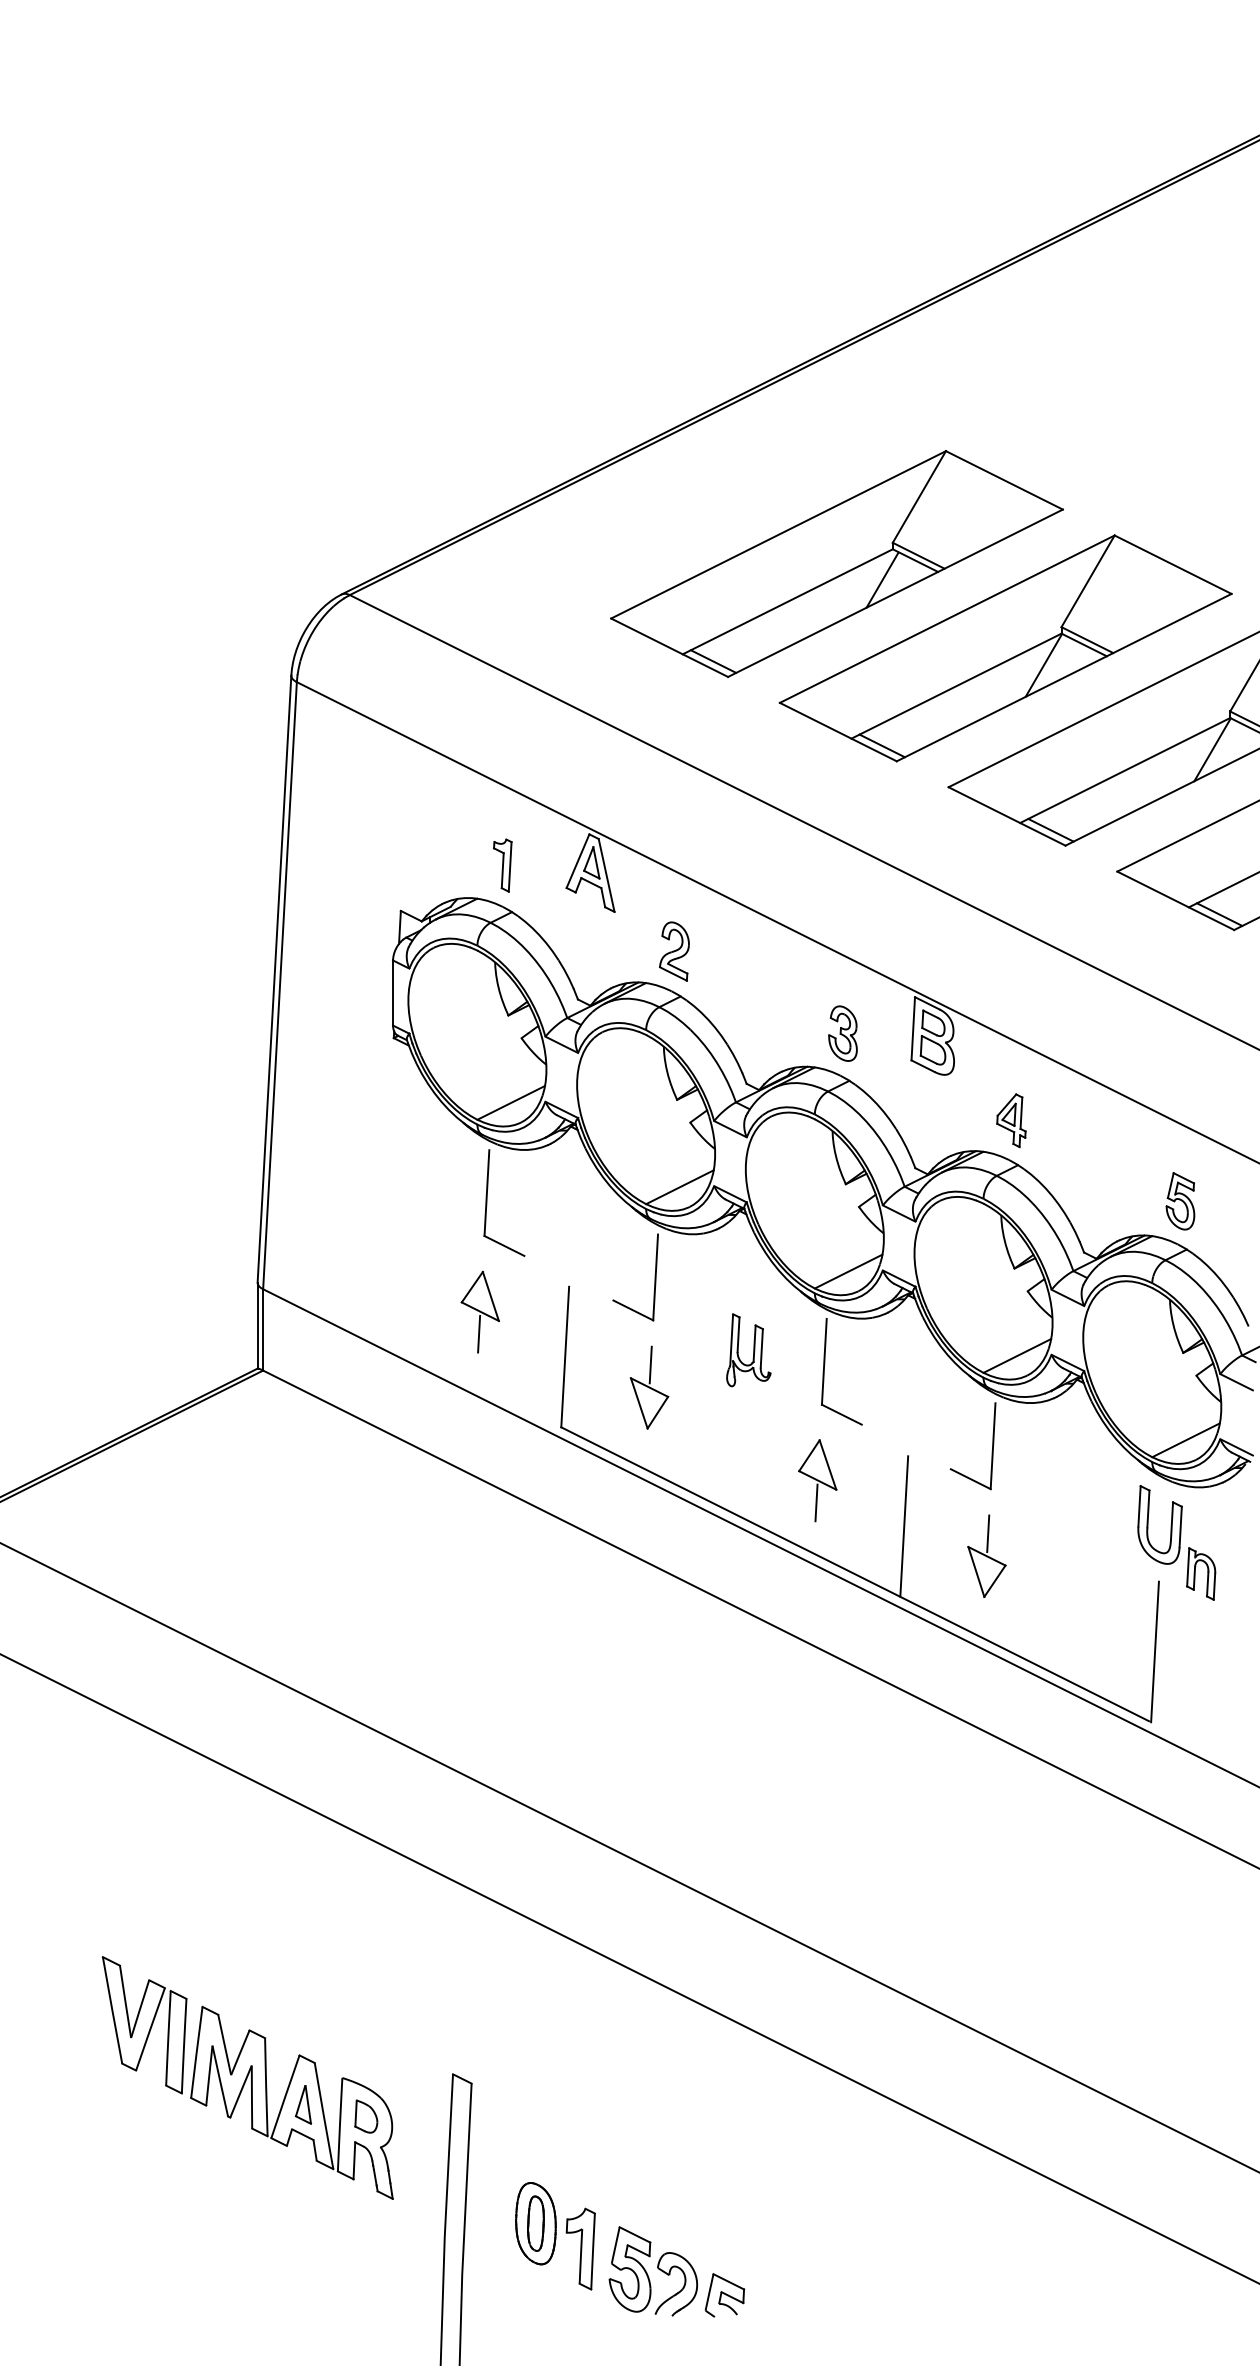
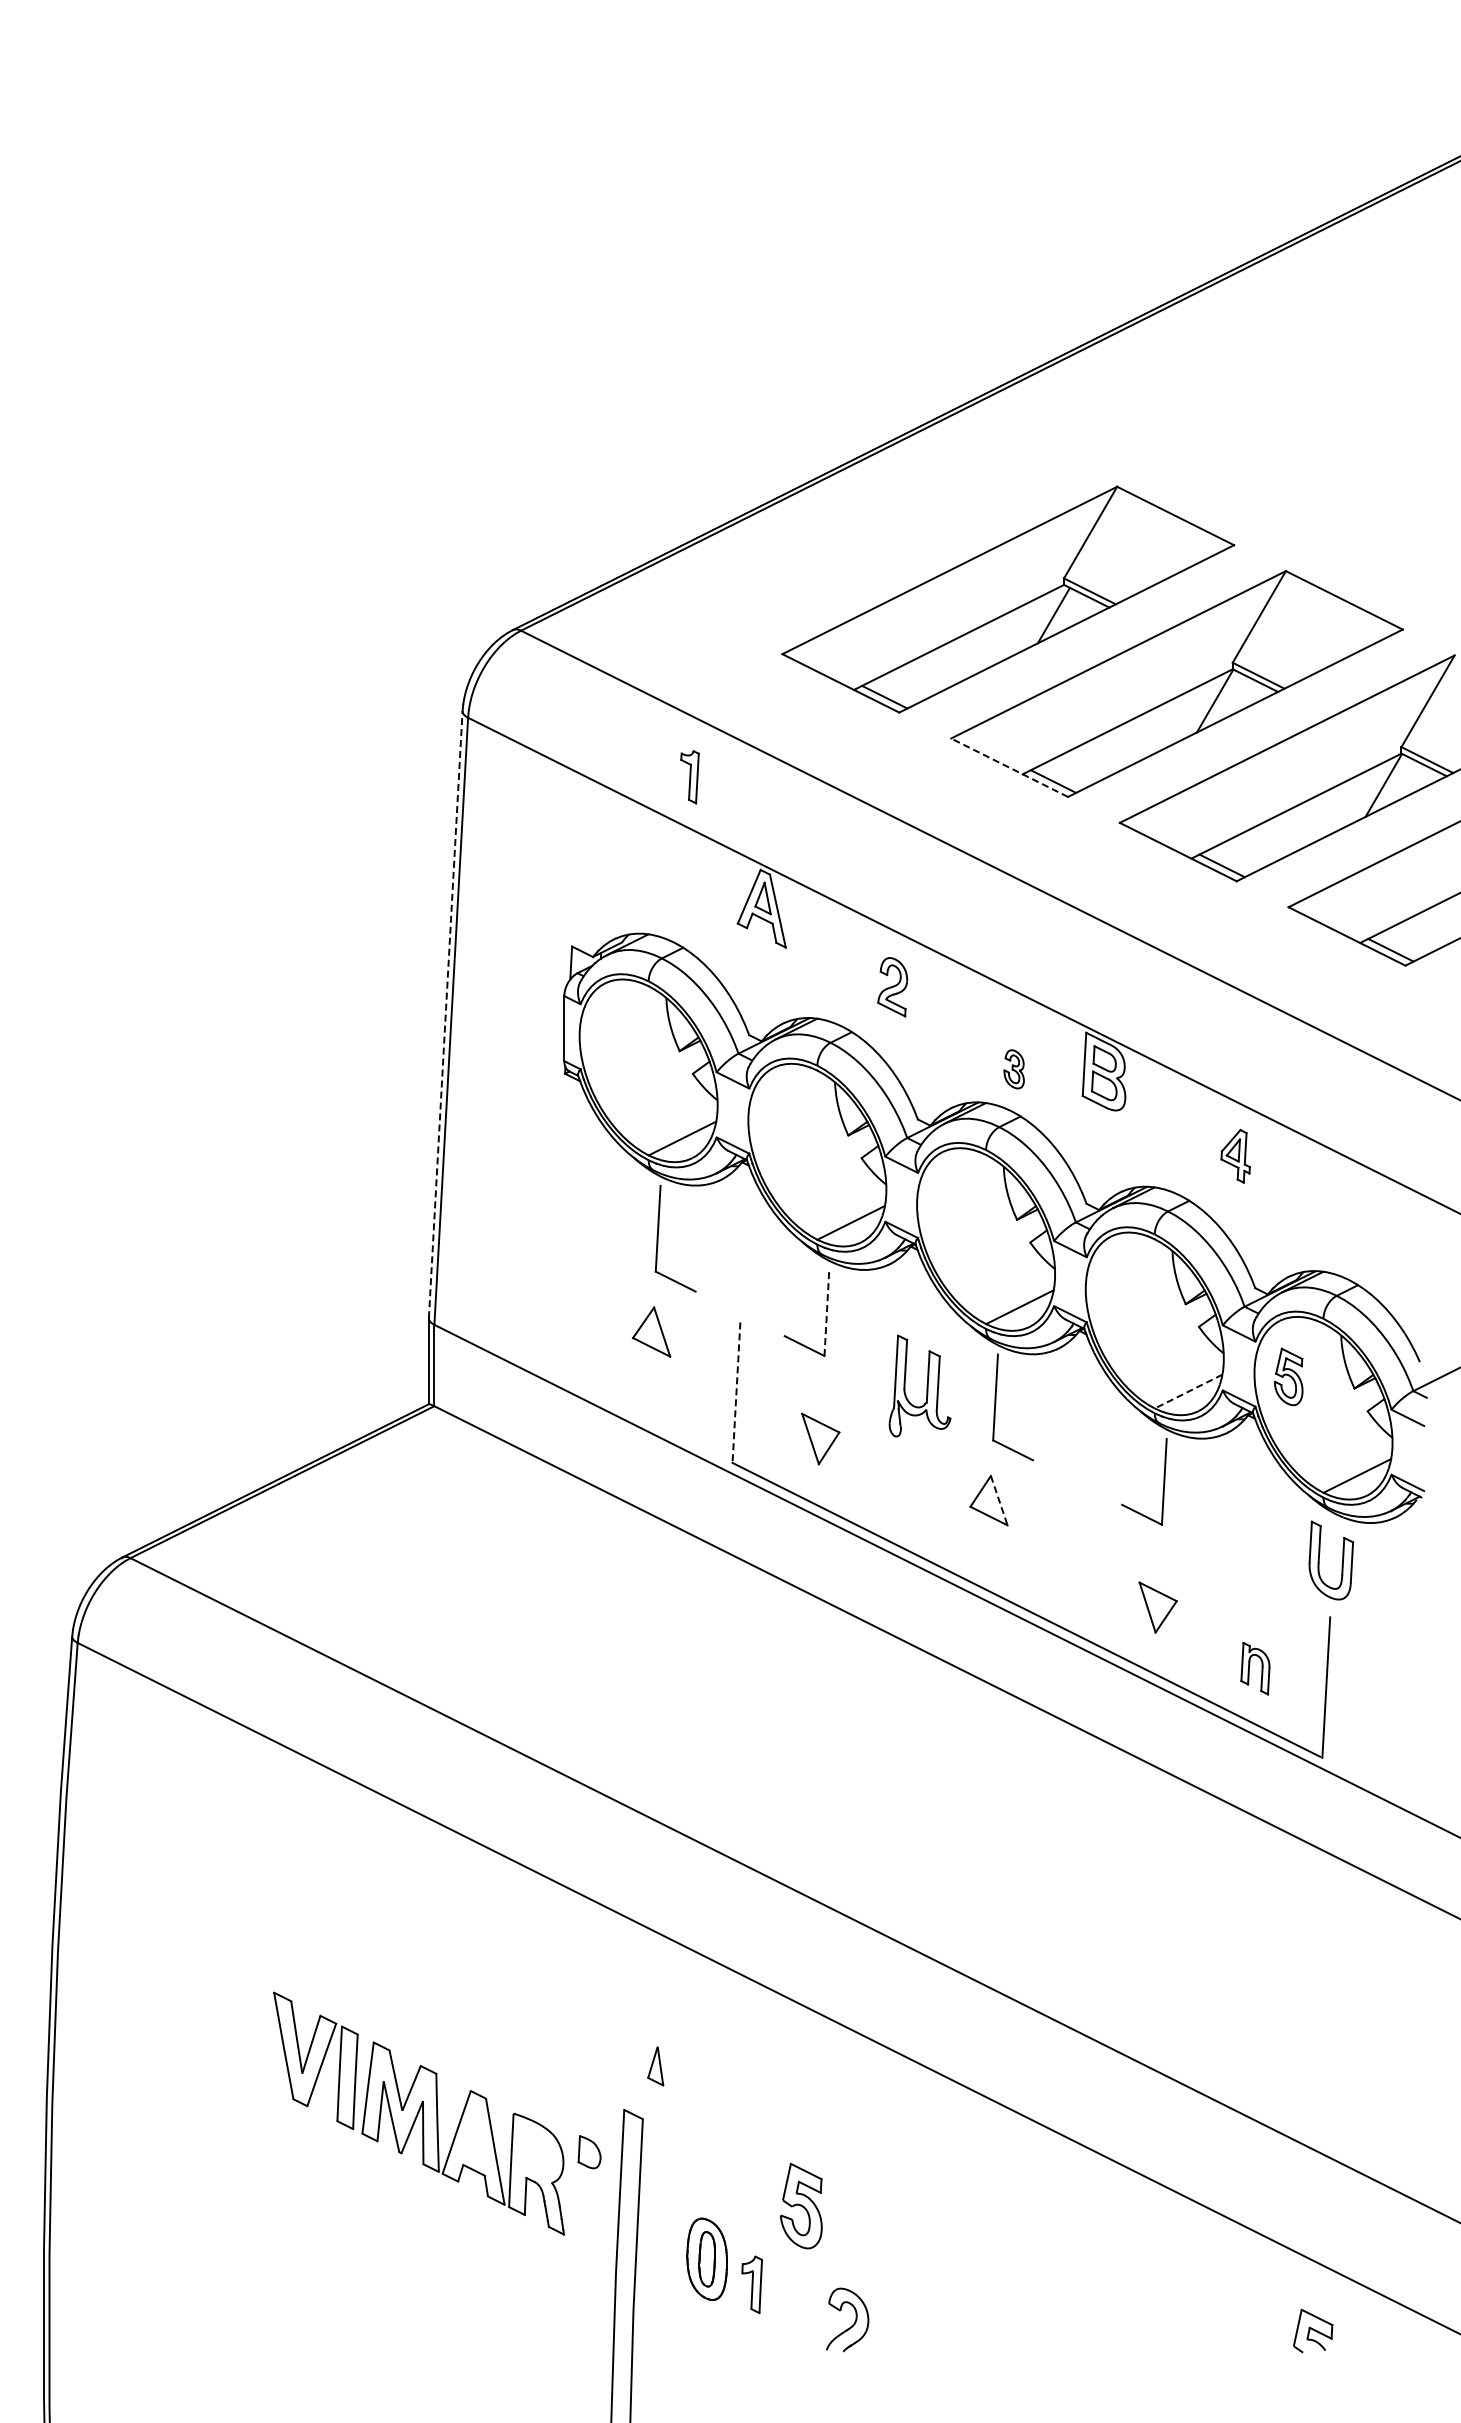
line: (838, 731) -> (1009, 767), solid -> dashed
part: (502, 865) -> (689, 777), moved
part: (674, 951) -> (892, 987), moved
line: (274, 978) -> (445, 1014), solid -> dashed
part: (842, 1033) -> (1013, 1069), size x0.7
part: (1011, 1119) -> (1235, 1155), moved
part: (1180, 1200) -> (1288, 1376), moved
line: (655, 1277) -> (826, 1313), solid -> dashed
line: (479, 1333) -> (650, 1369), removed
part: (748, 1349) -> (919, 1385), size x1.4
line: (1017, 1355) -> (1188, 1391), solid -> dashed
line: (565, 1357) -> (736, 1393), solid -> dashed
line: (651, 1364) -> (822, 1400), removed
line: (828, 1465) -> (999, 1501), solid -> dashed
line: (816, 1502) -> (987, 1538), removed
line: (904, 1525) -> (1075, 1561), removed
line: (988, 1533) -> (1159, 1569), removed
part: (1201, 1573) -> (1255, 1668), moved
part: (303, 2104) -> (655, 2066), moved
part: (366, 2116) -> (589, 2152), moved
part: (581, 2248) -> (752, 2284), size x0.7
part: (630, 2268) -> (801, 2205), moved
part: (725, 2294) -> (1313, 2330), moved

